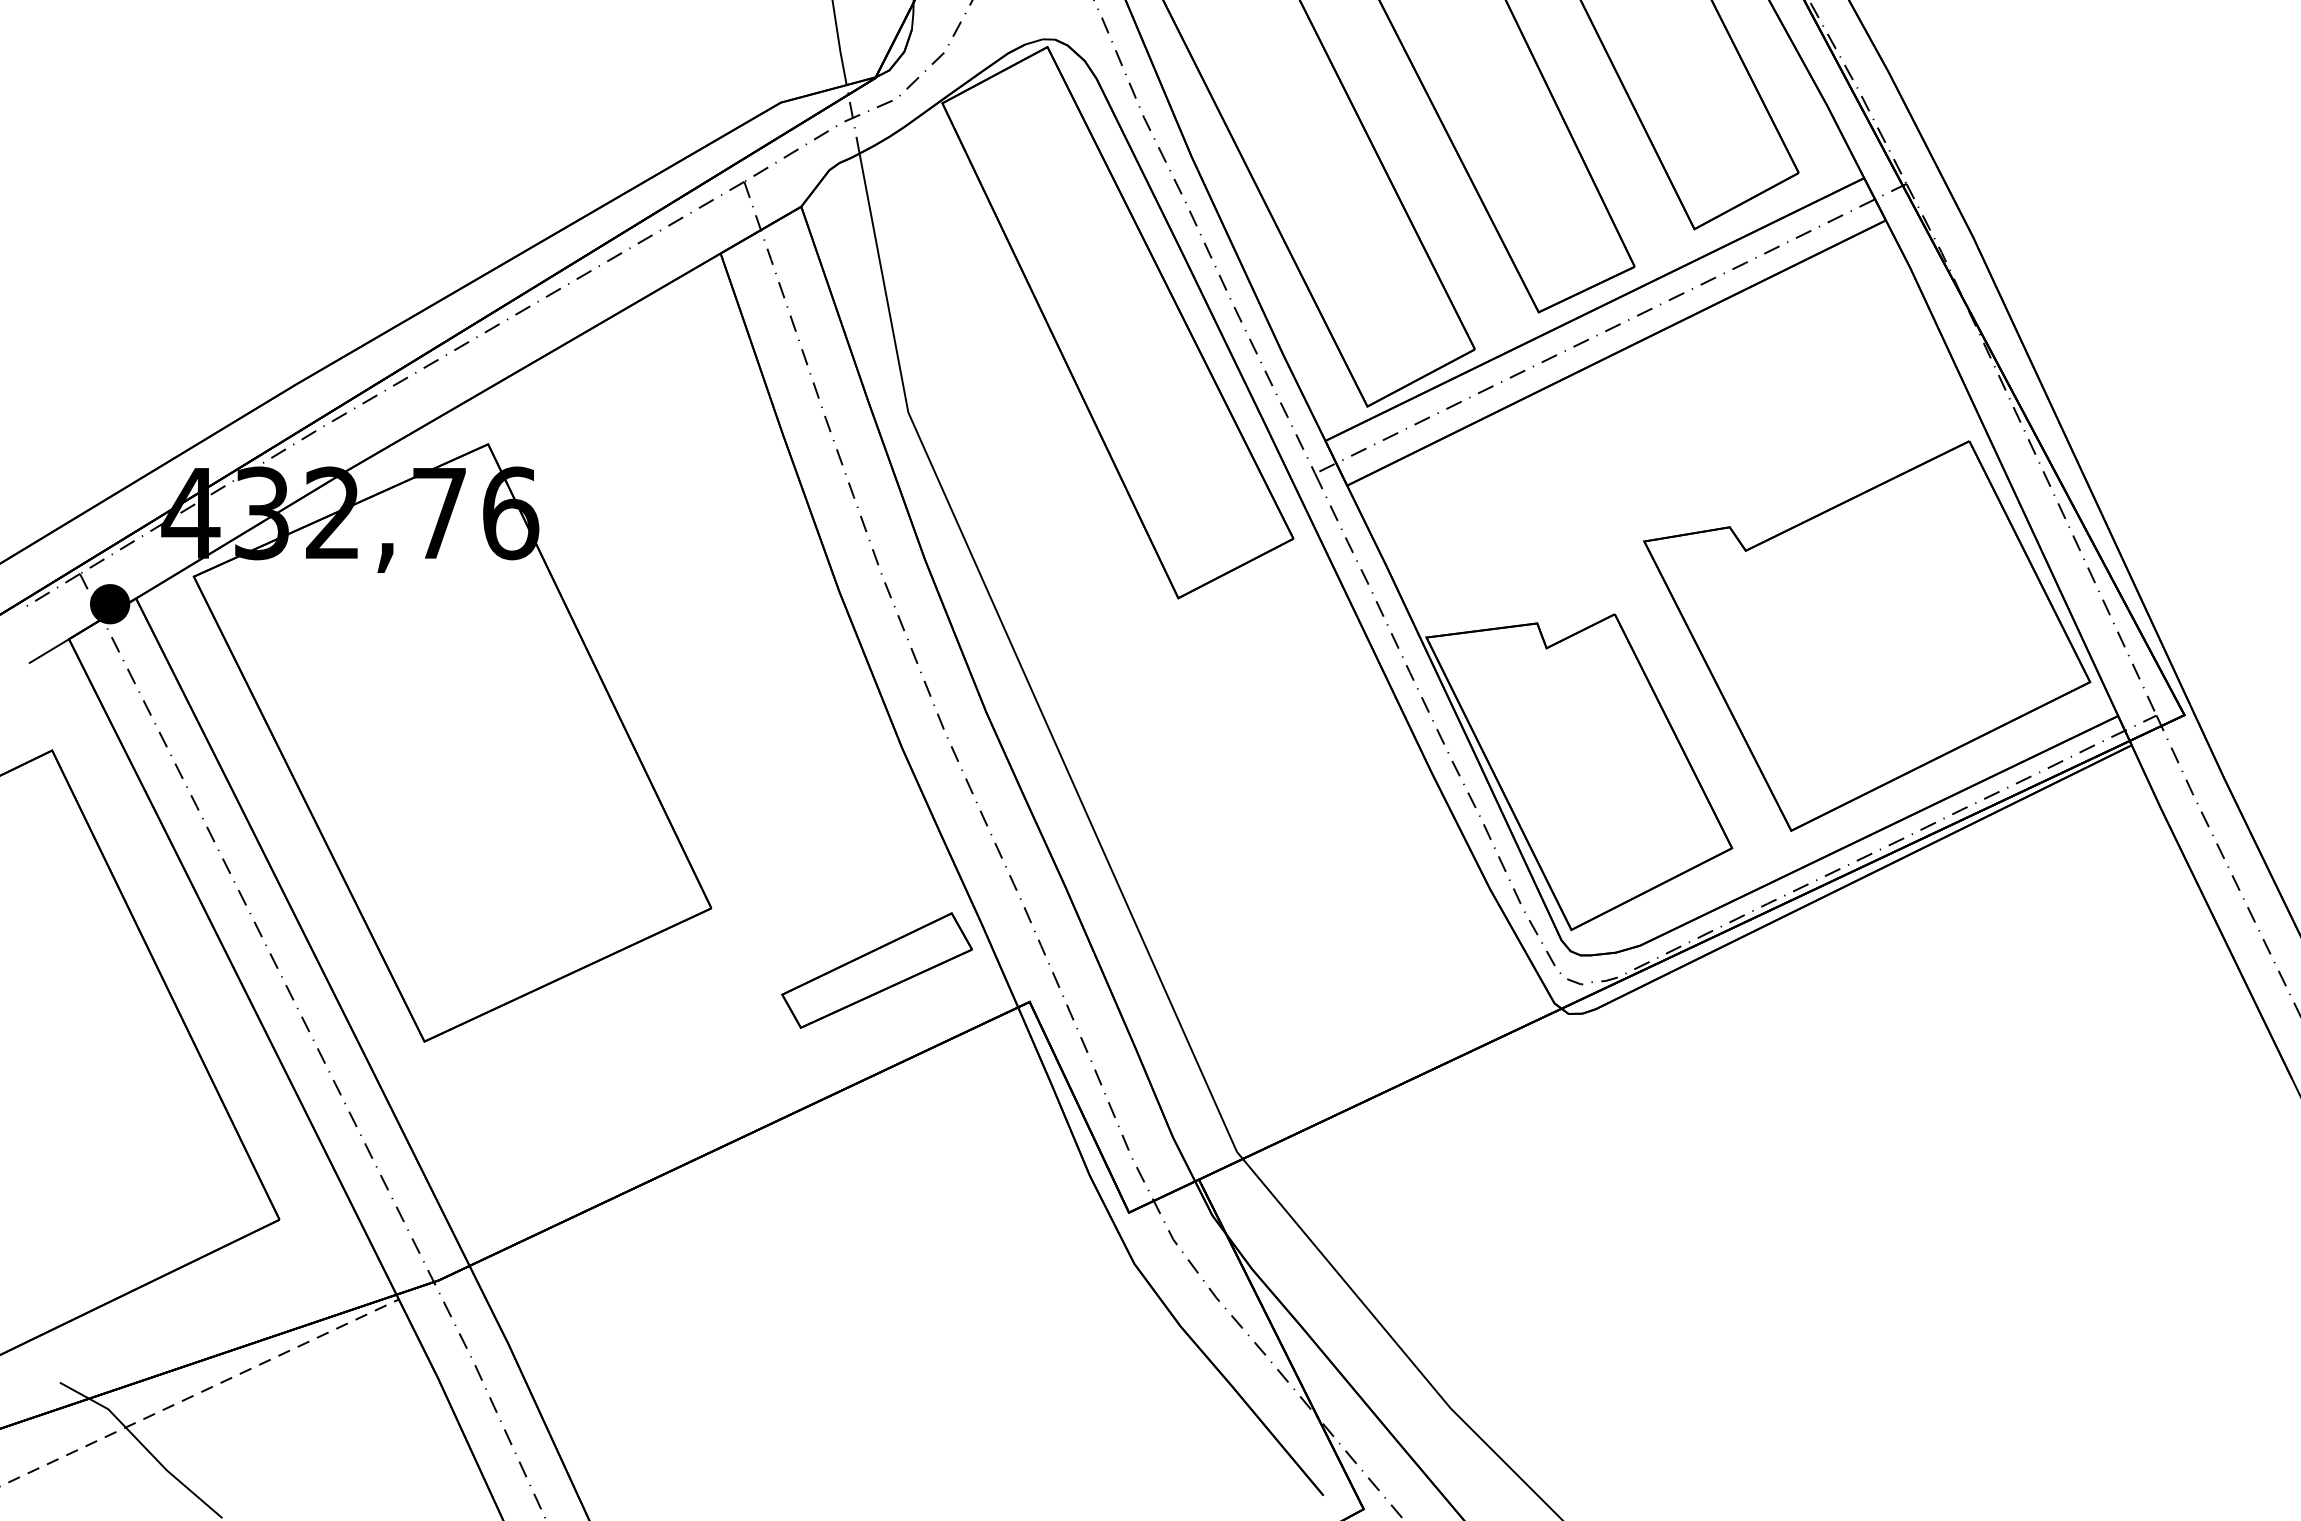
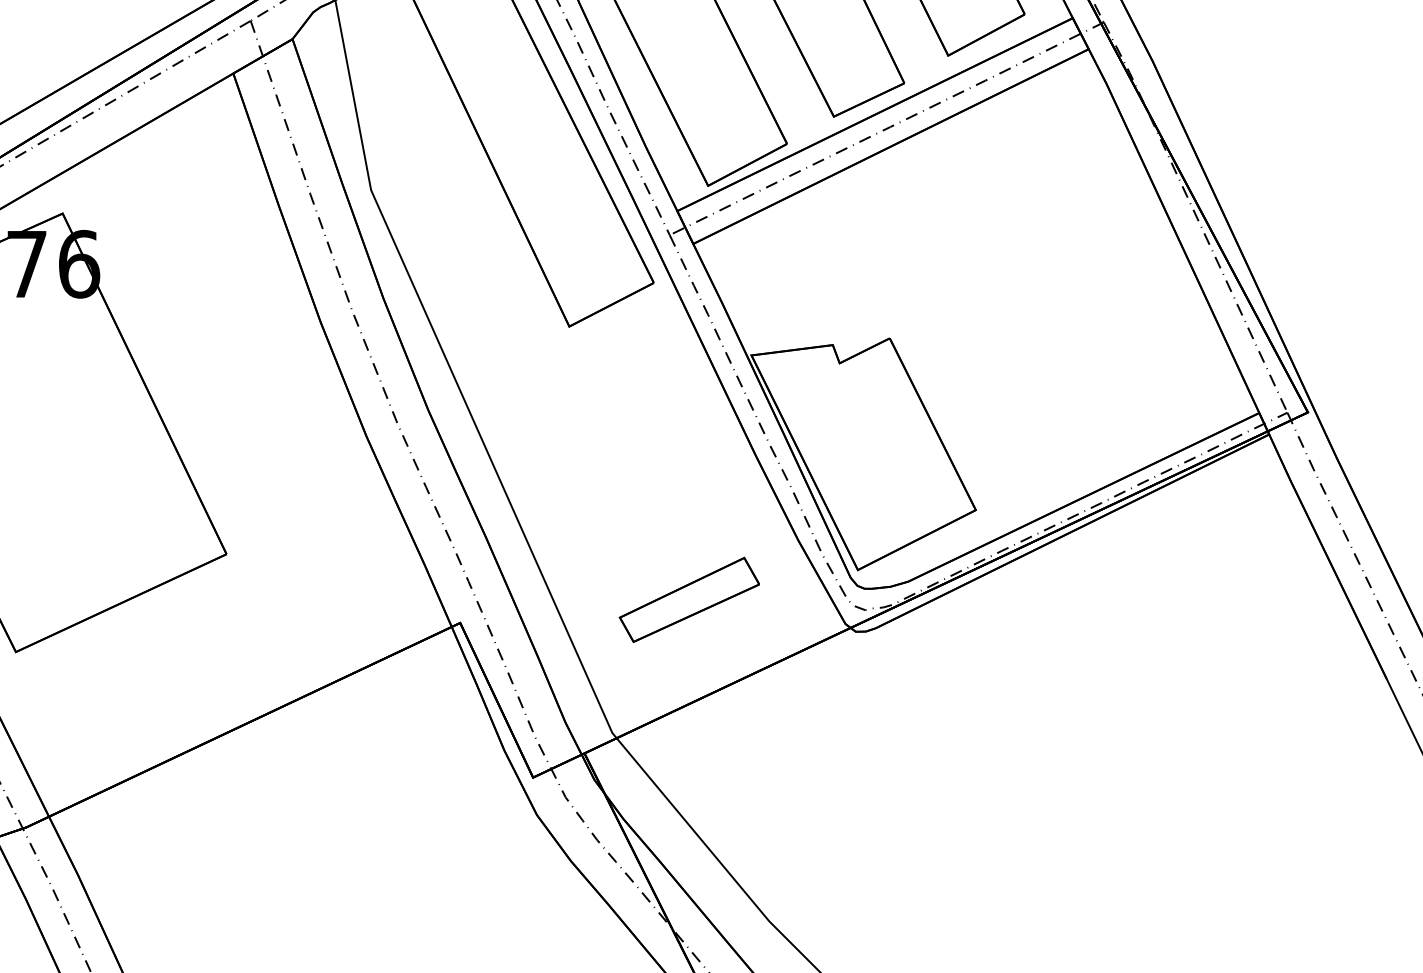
part: (1867, 635) -> (1075, 353), removed
part: (876, 970) -> (689, 599), moved

